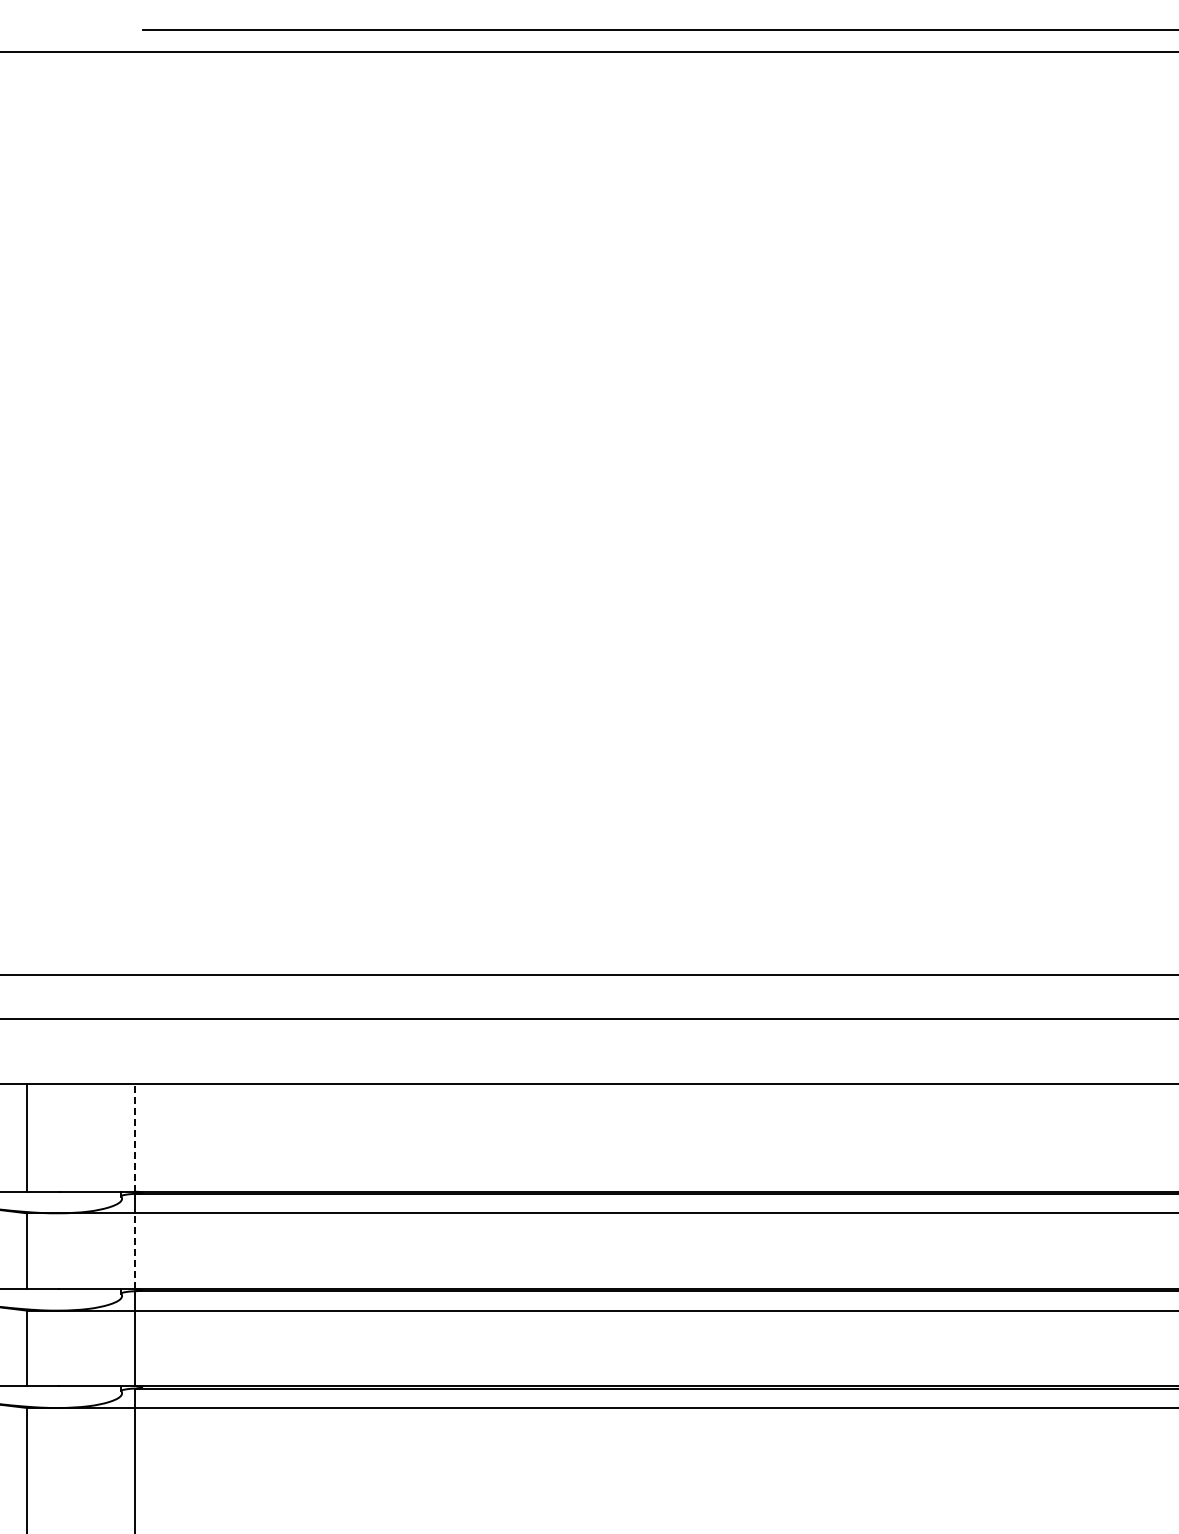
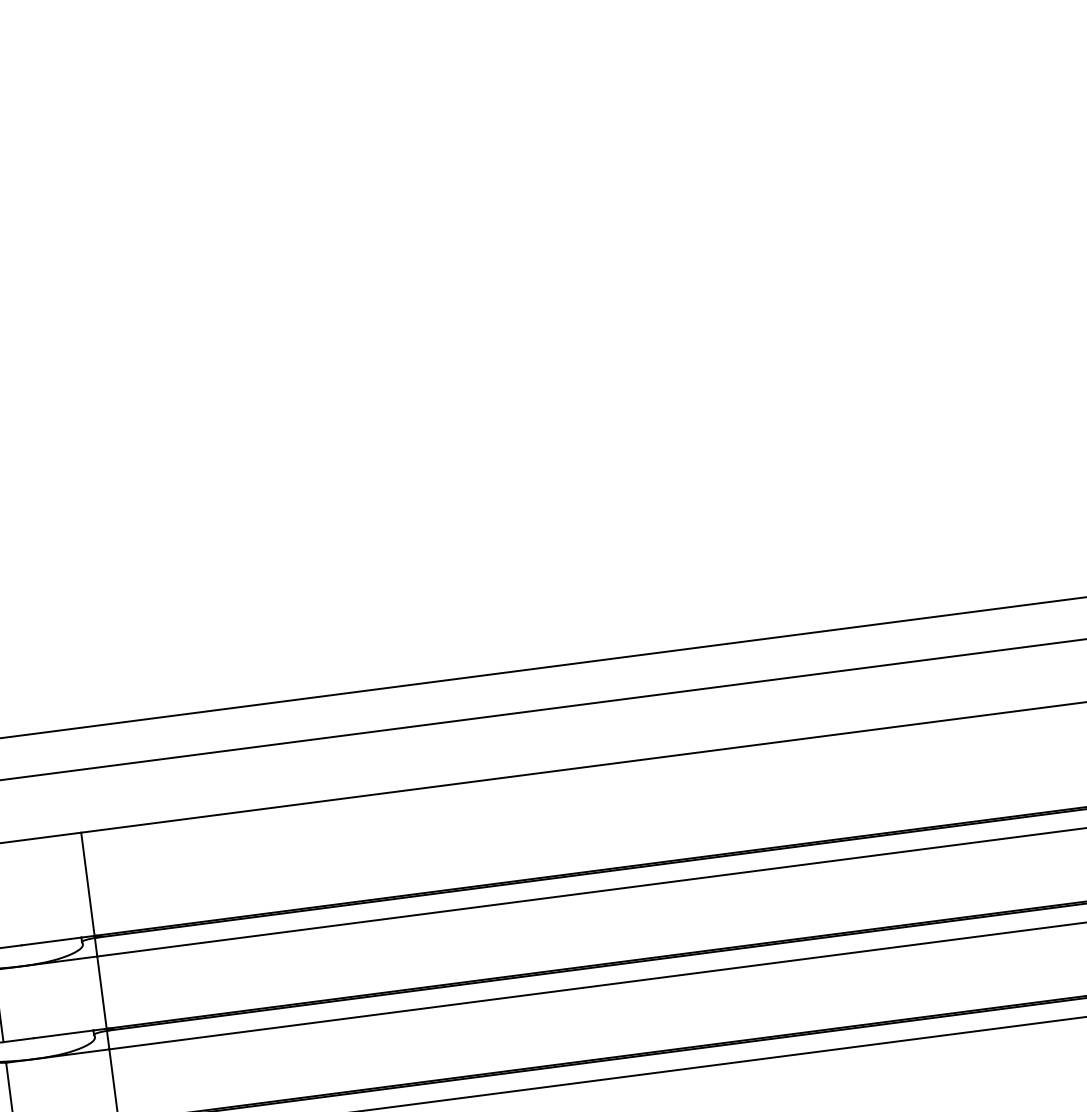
line: (135, 1137) -> (88, 884), dashed -> solid
line: (135, 1251) -> (102, 992), dashed -> solid

